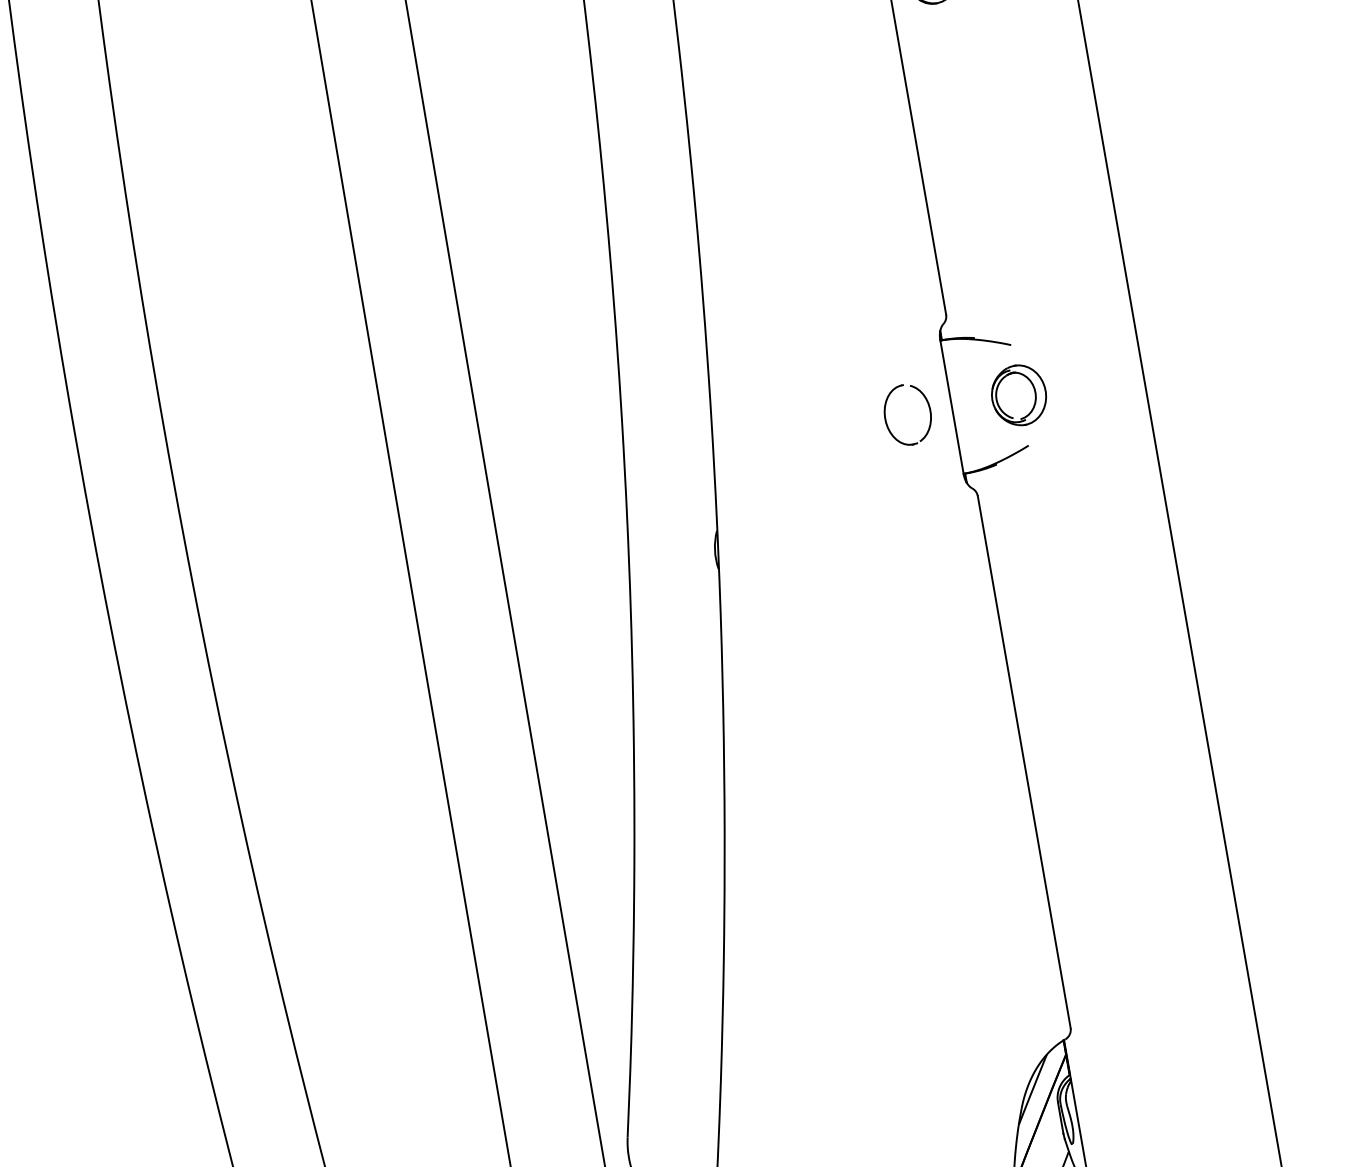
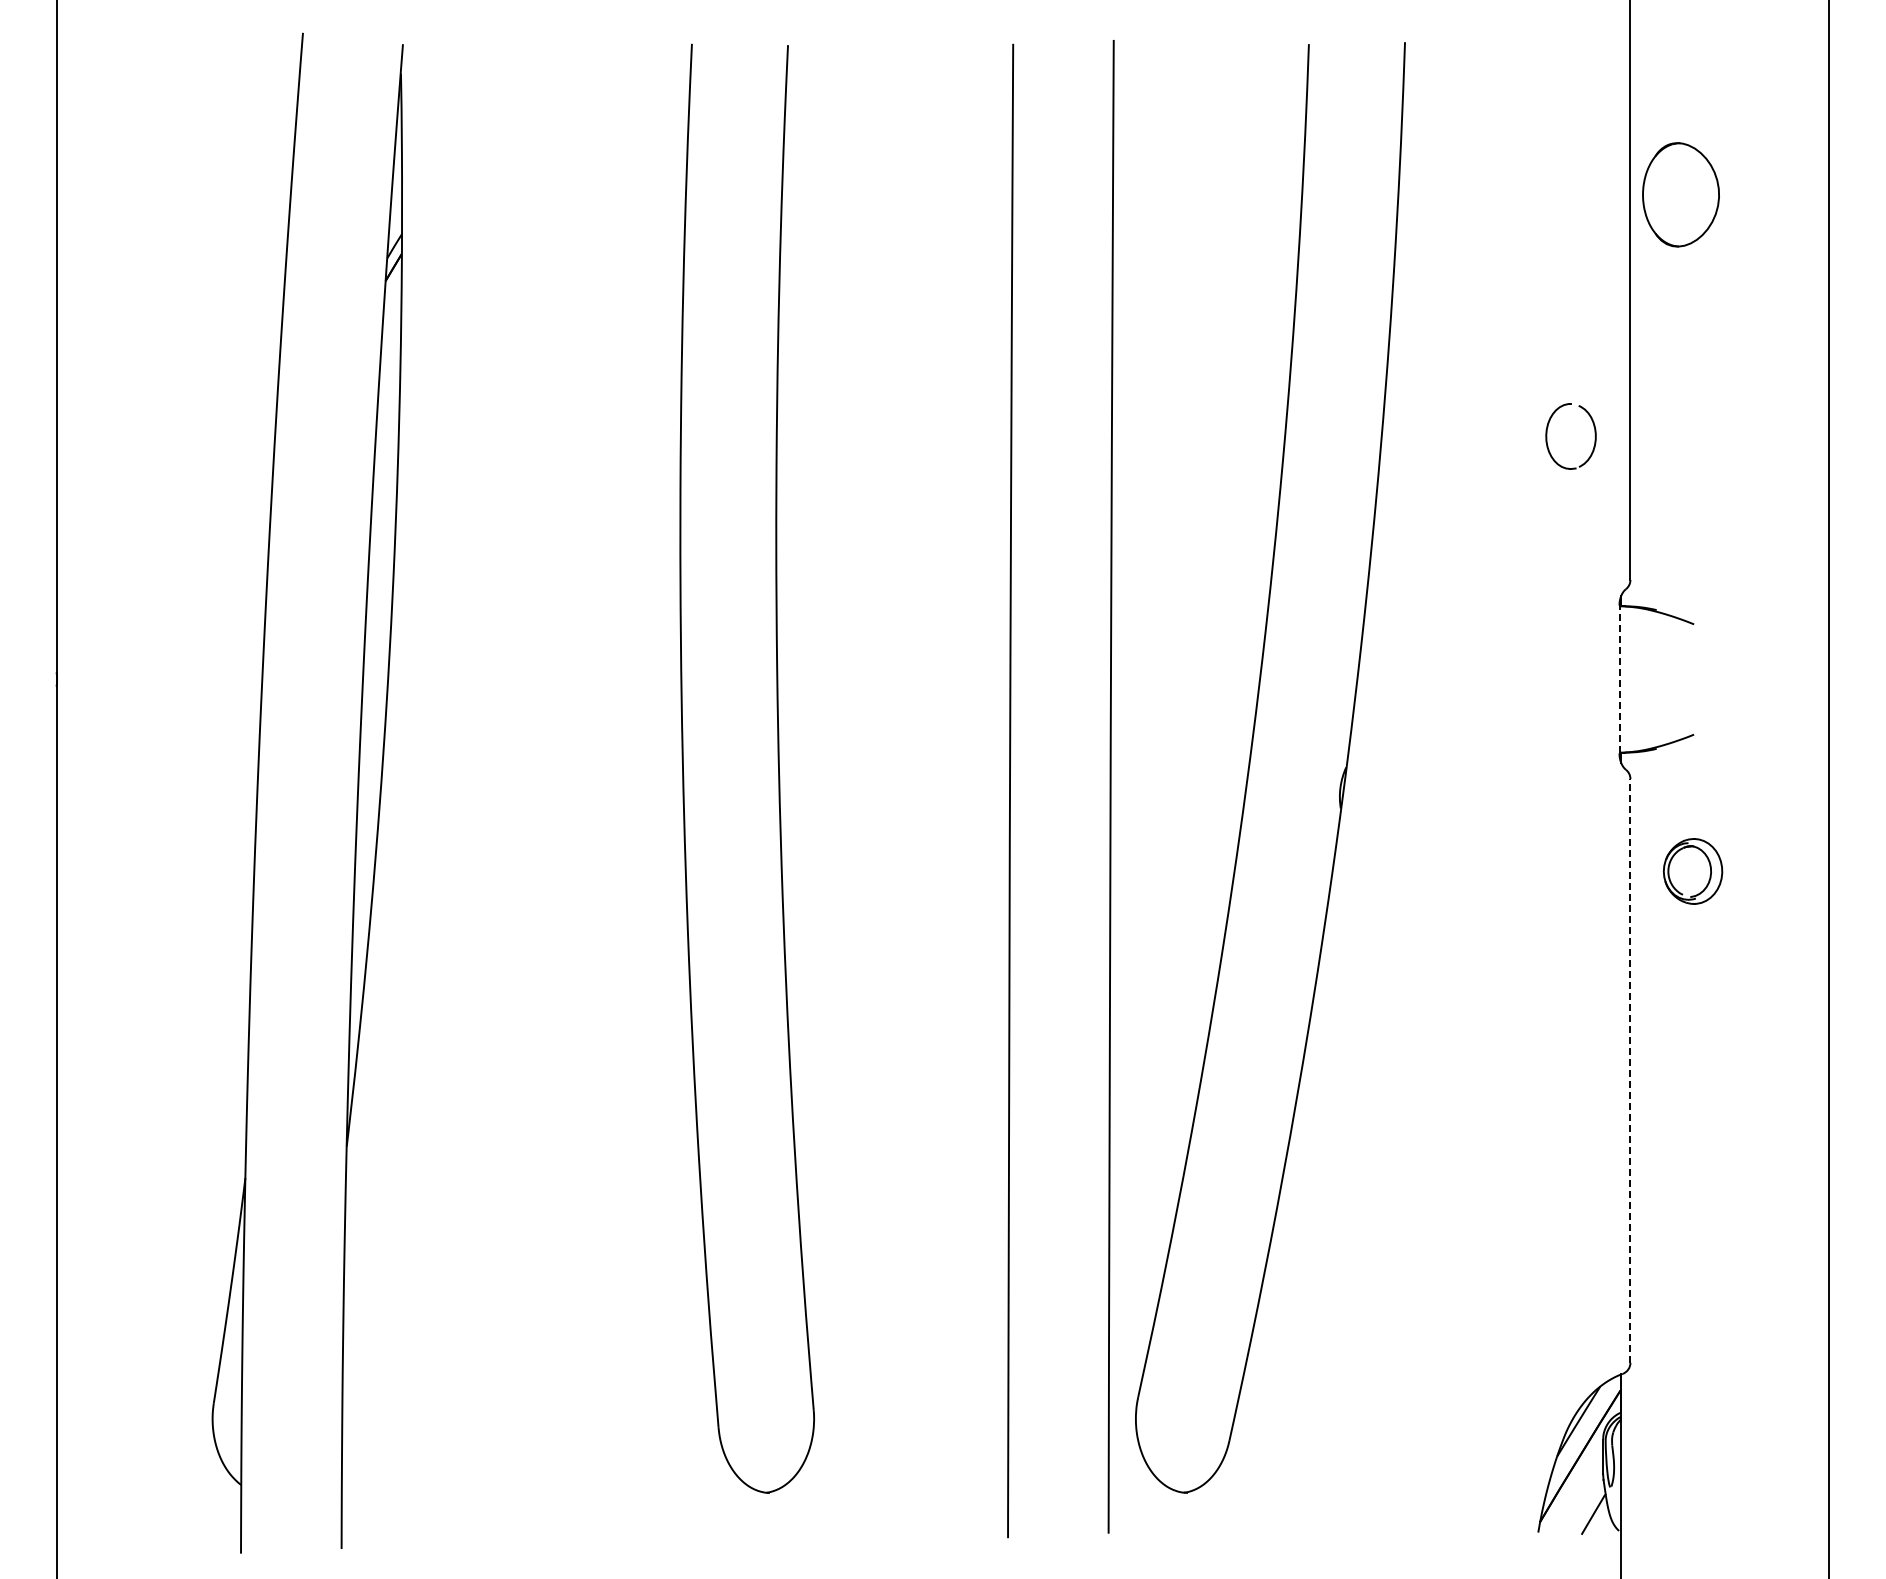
part: (1018, 395) -> (1692, 871), moved
line: (952, 407) -> (1619, 679), solid -> dashed
part: (886, 418) -> (1547, 436), moved
line: (1024, 761) -> (1630, 1070), solid -> dashed

